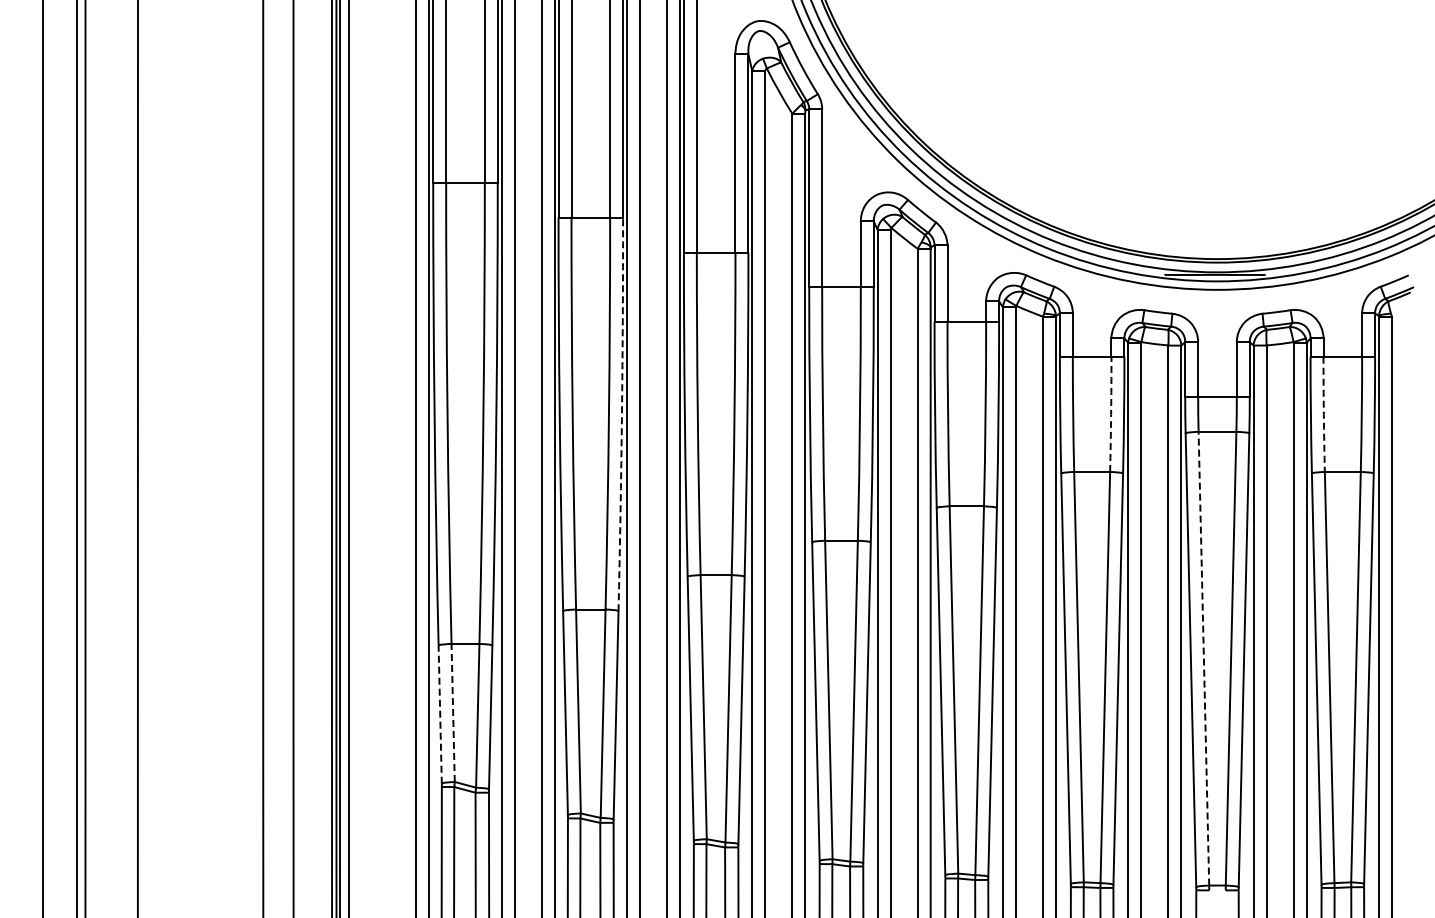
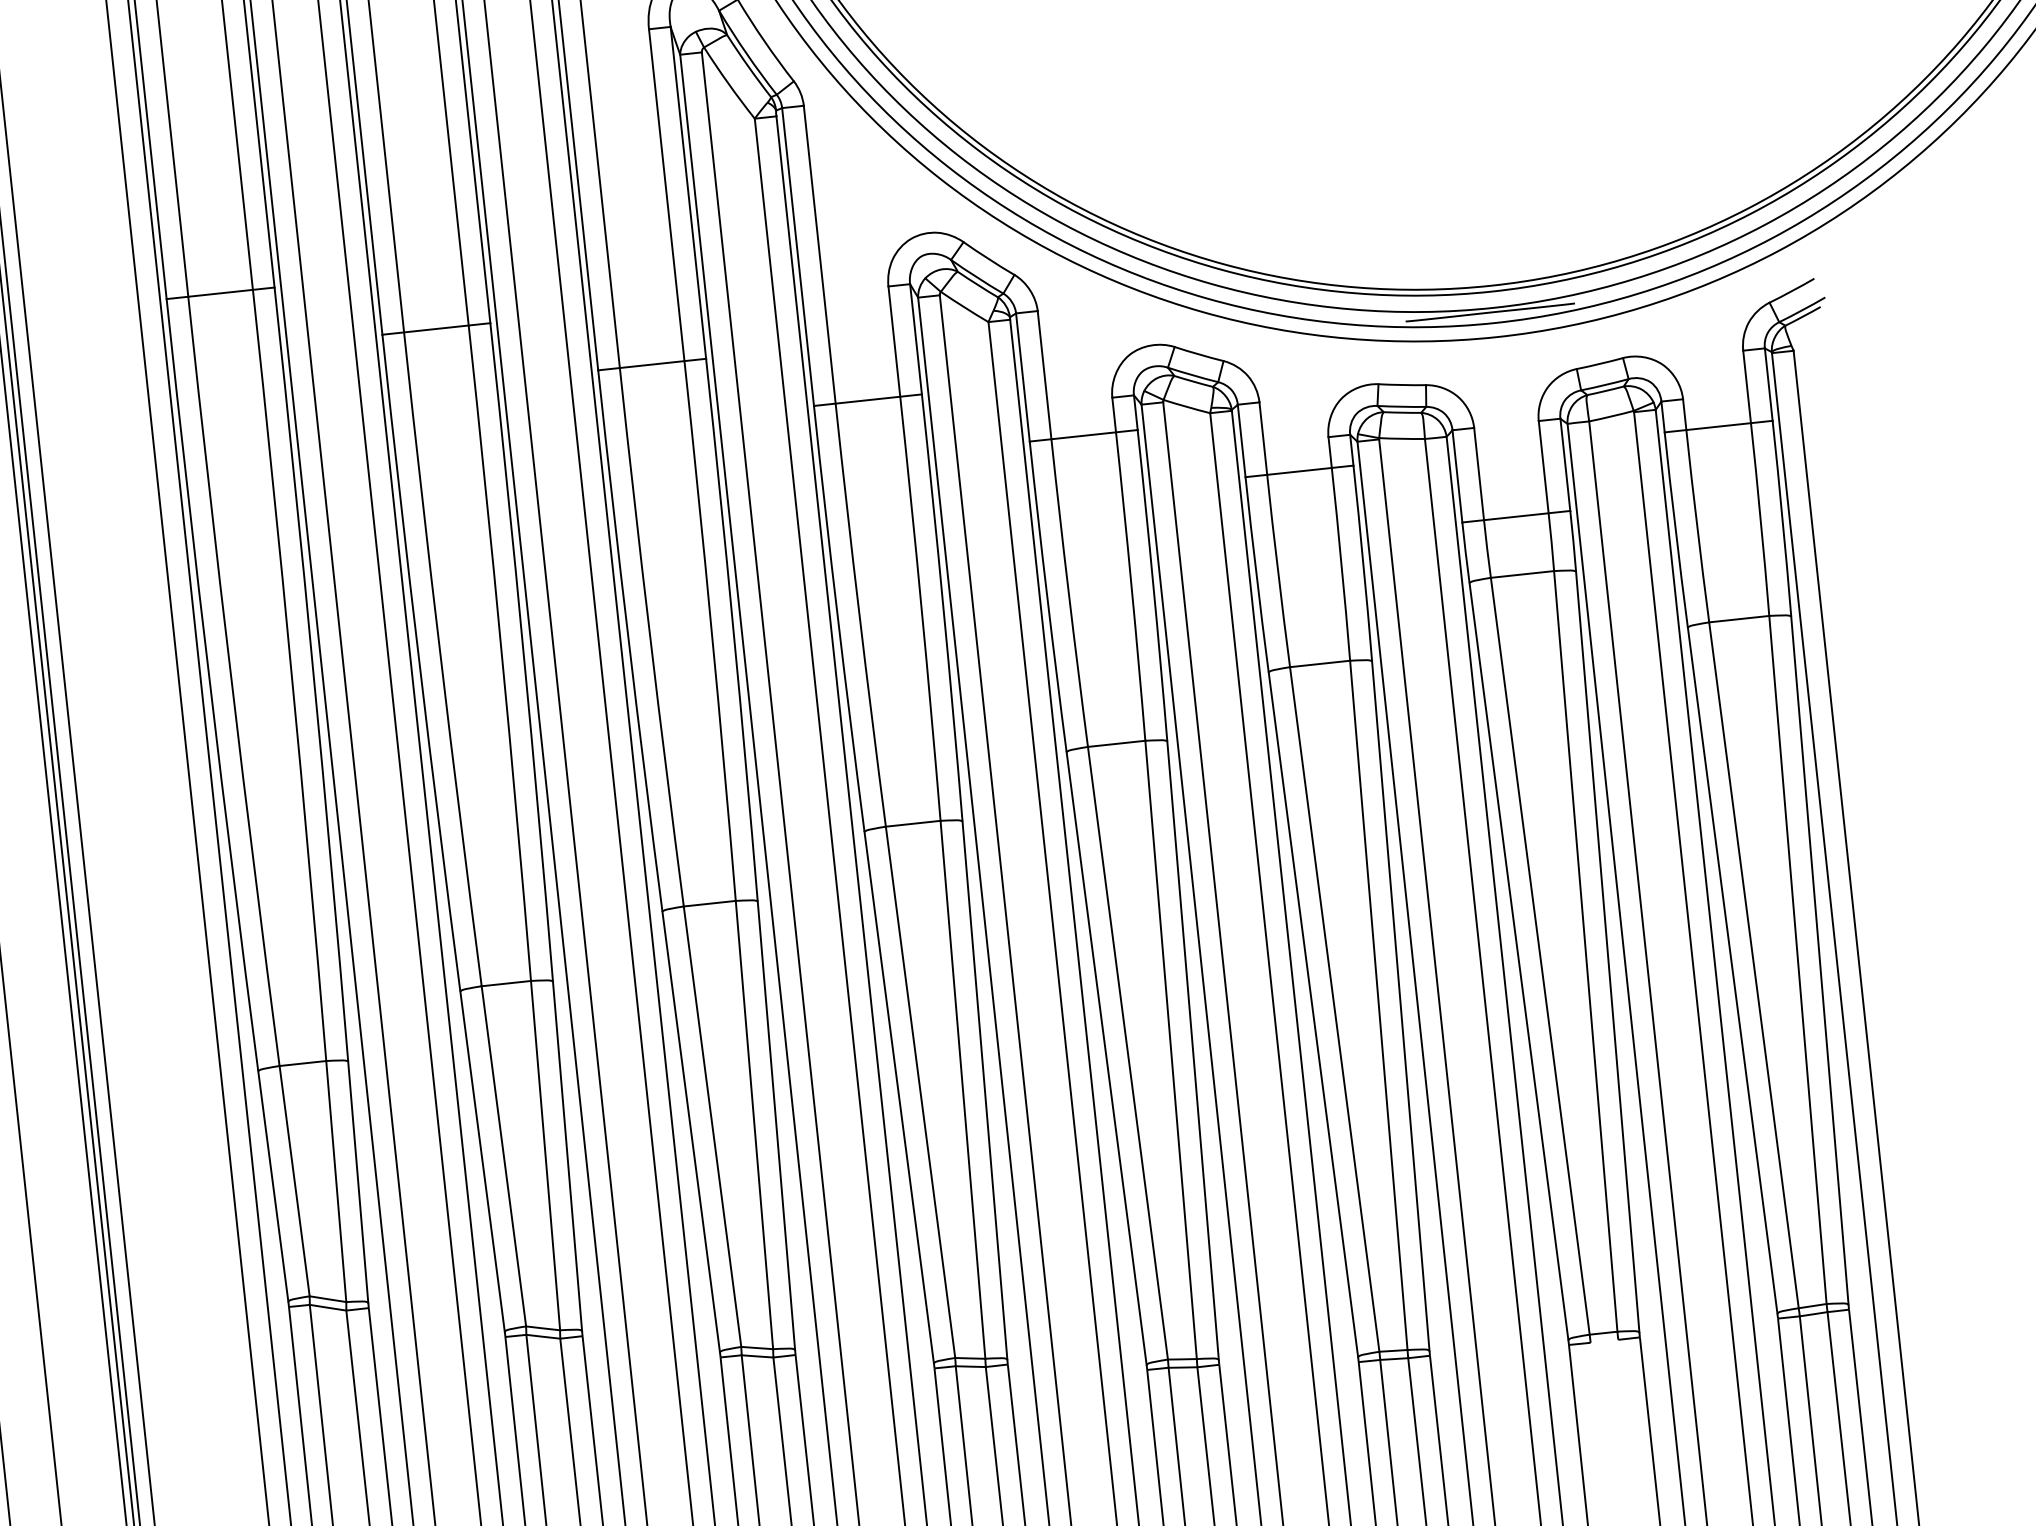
arc: (621, 414) -> (522, 652), dashed -> solid
arc: (1111, 414) -> (1342, 564), dashed -> solid
arc: (1323, 414) -> (1696, 526), dashed -> solid
line: (1203, 658) -> (1539, 956), dashed -> solid
line: (453, 712) -> (295, 1180), dashed -> solid
line: (440, 714) -> (273, 1186), dashed -> solid

